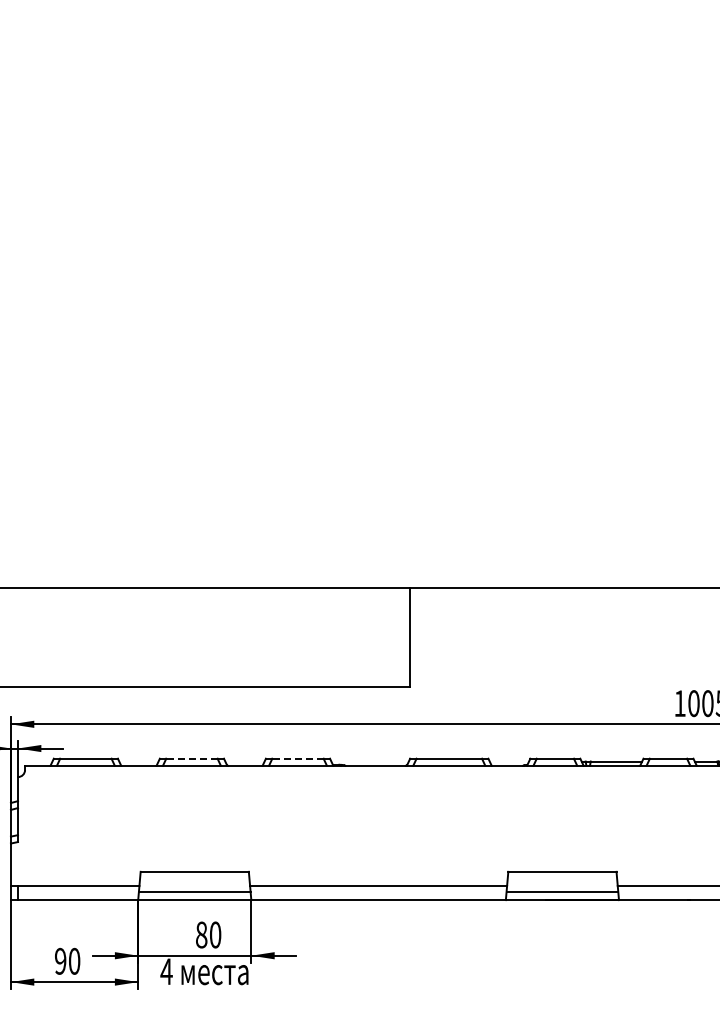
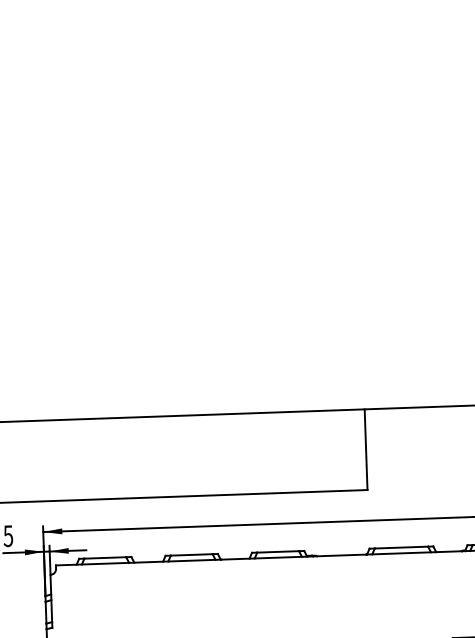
line: (191, 758) -> (191, 554), dashed -> solid
line: (298, 758) -> (278, 551), dashed -> solid

